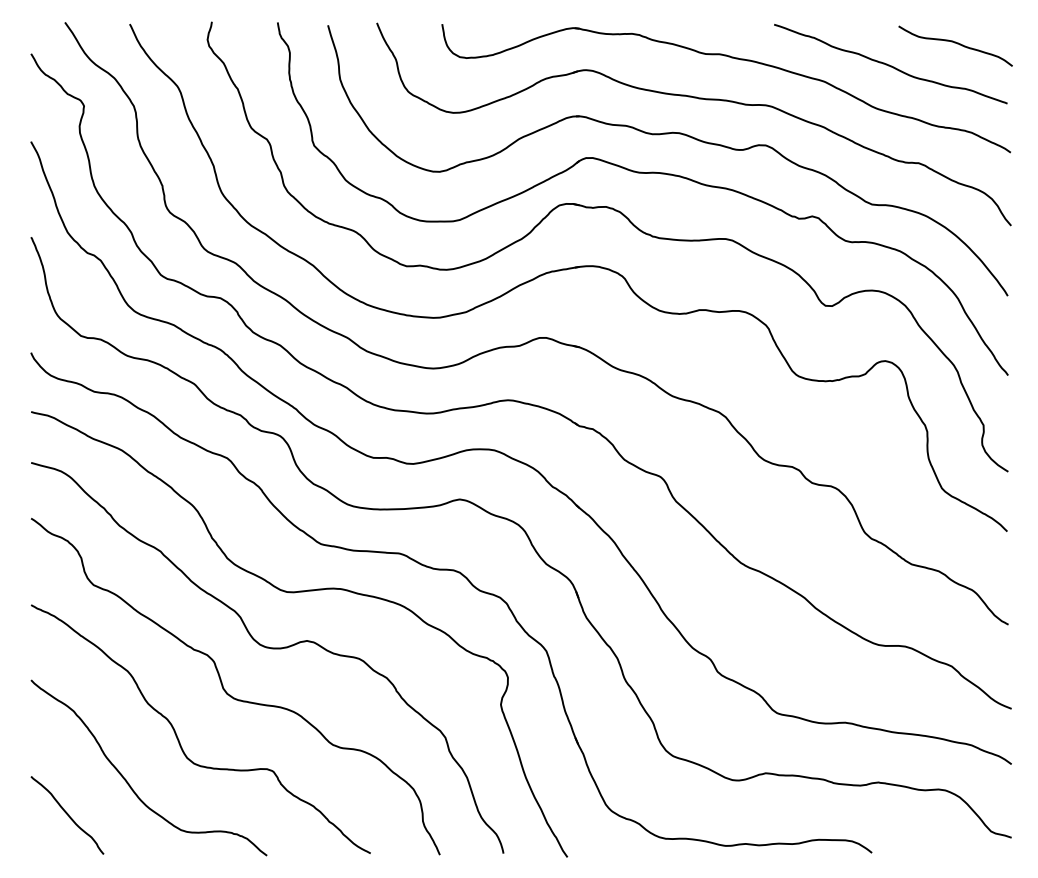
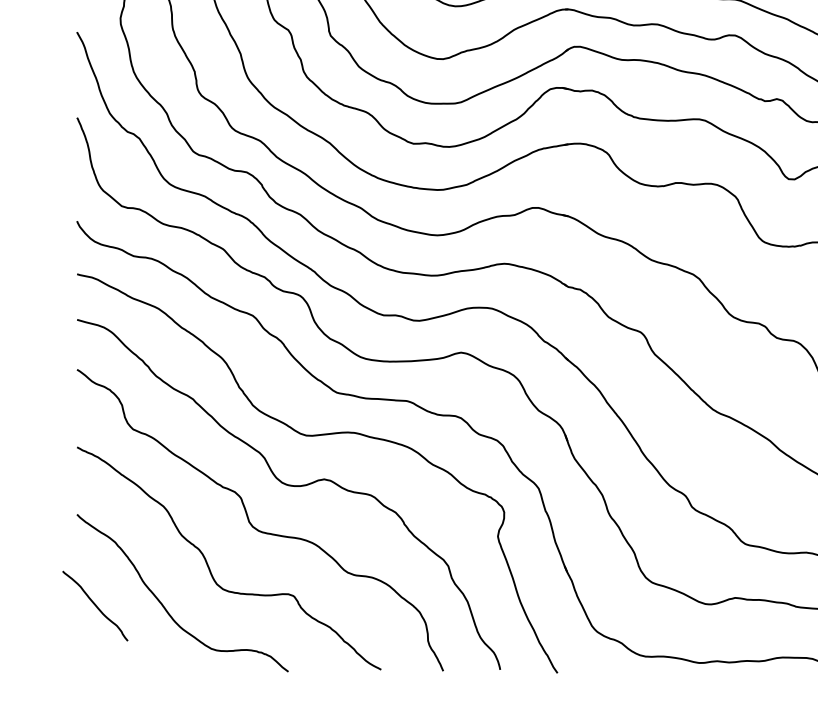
curve: (67, 815) -> (95, 606), moved

